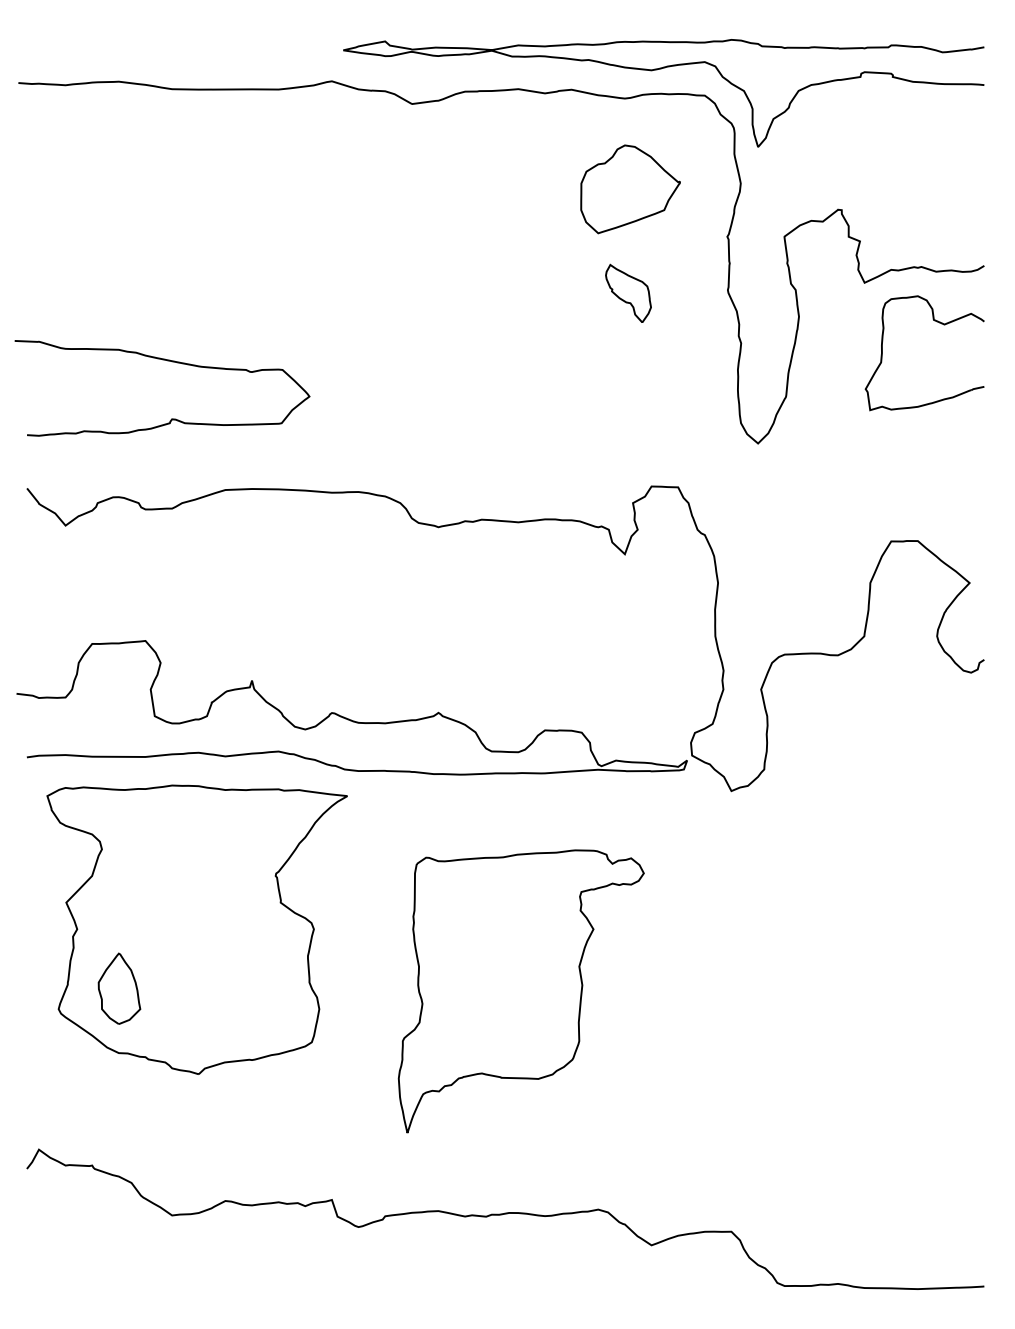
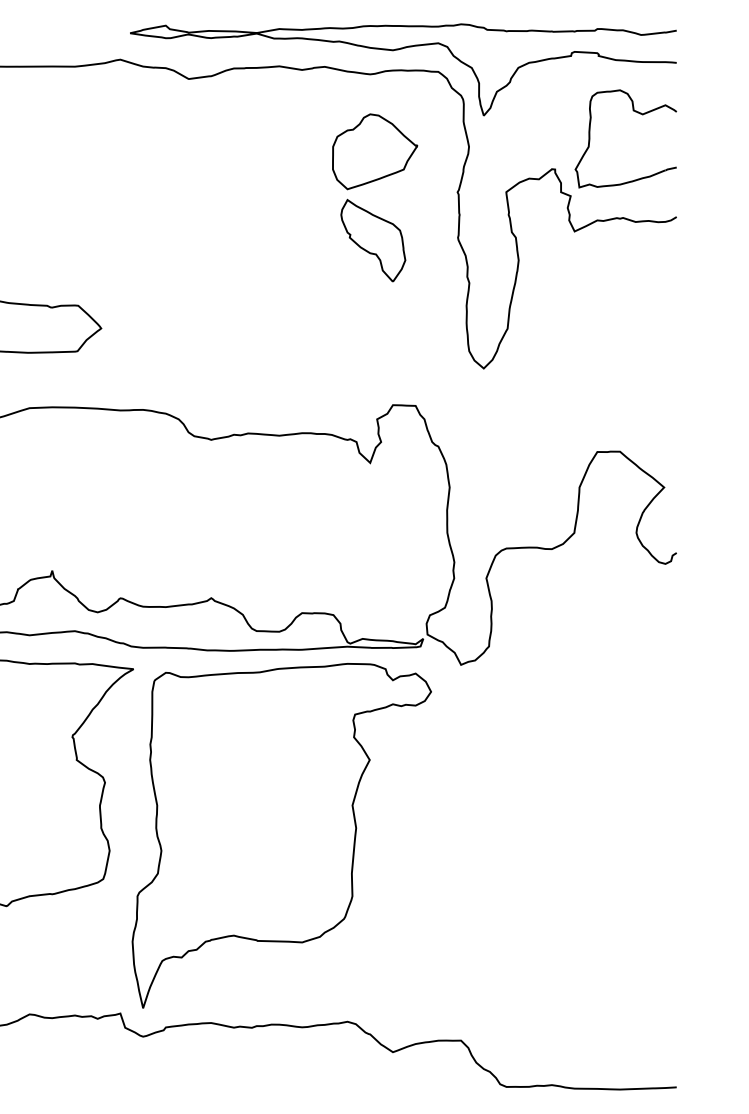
part: (628, 293) -> (373, 240), size x1.67
part: (934, 321) -> (634, 111), moved
part: (521, 991) -> (282, 835), size x1.43

